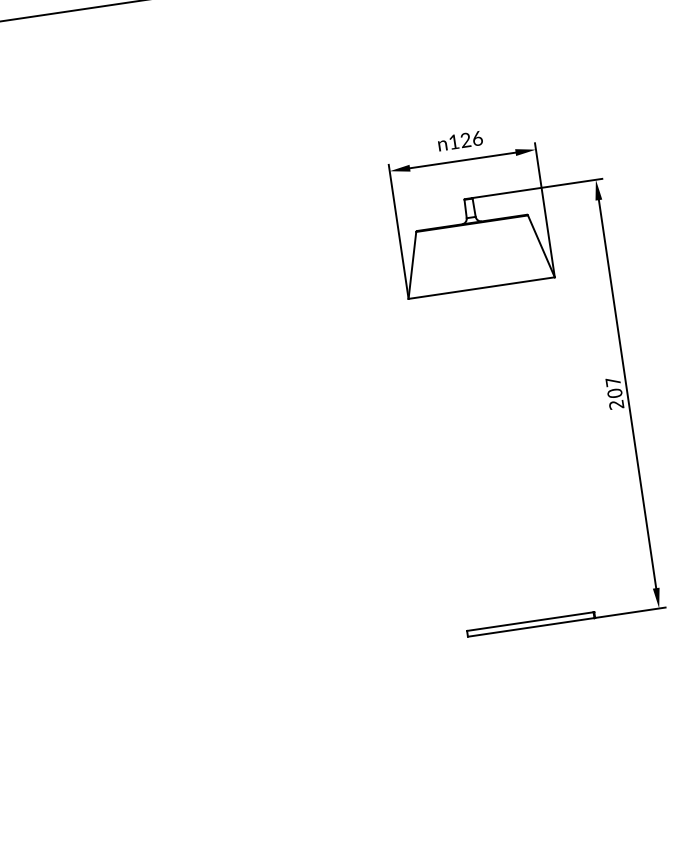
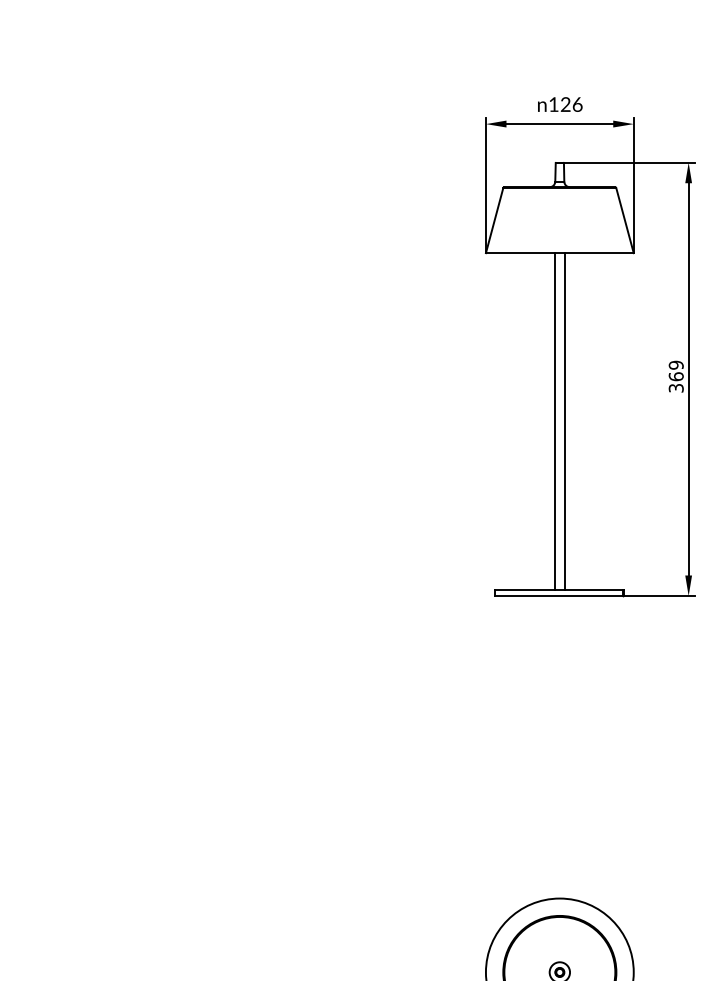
text: (614, 393) -> (675, 376), 207 -> 369
line: (510, 453) -> (564, 421), added
line: (501, 455) -> (555, 421), added

